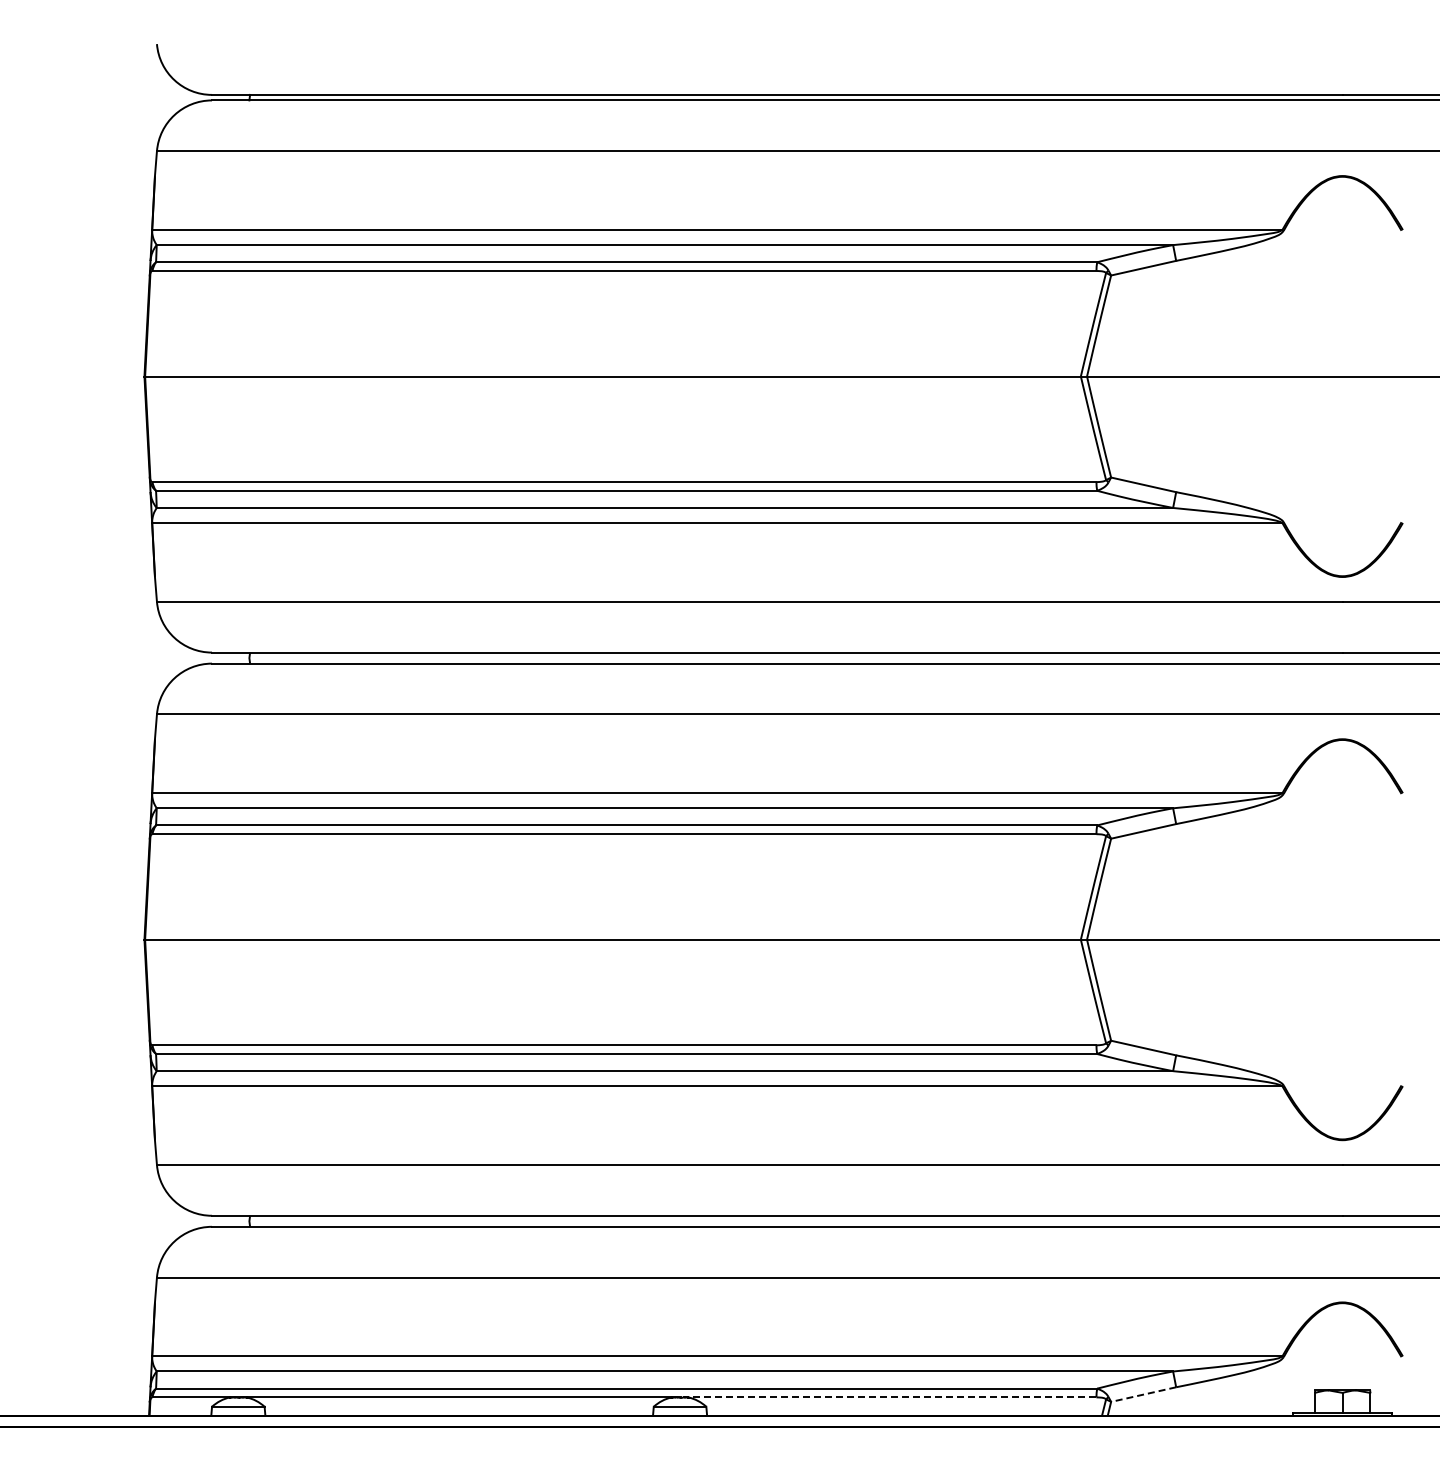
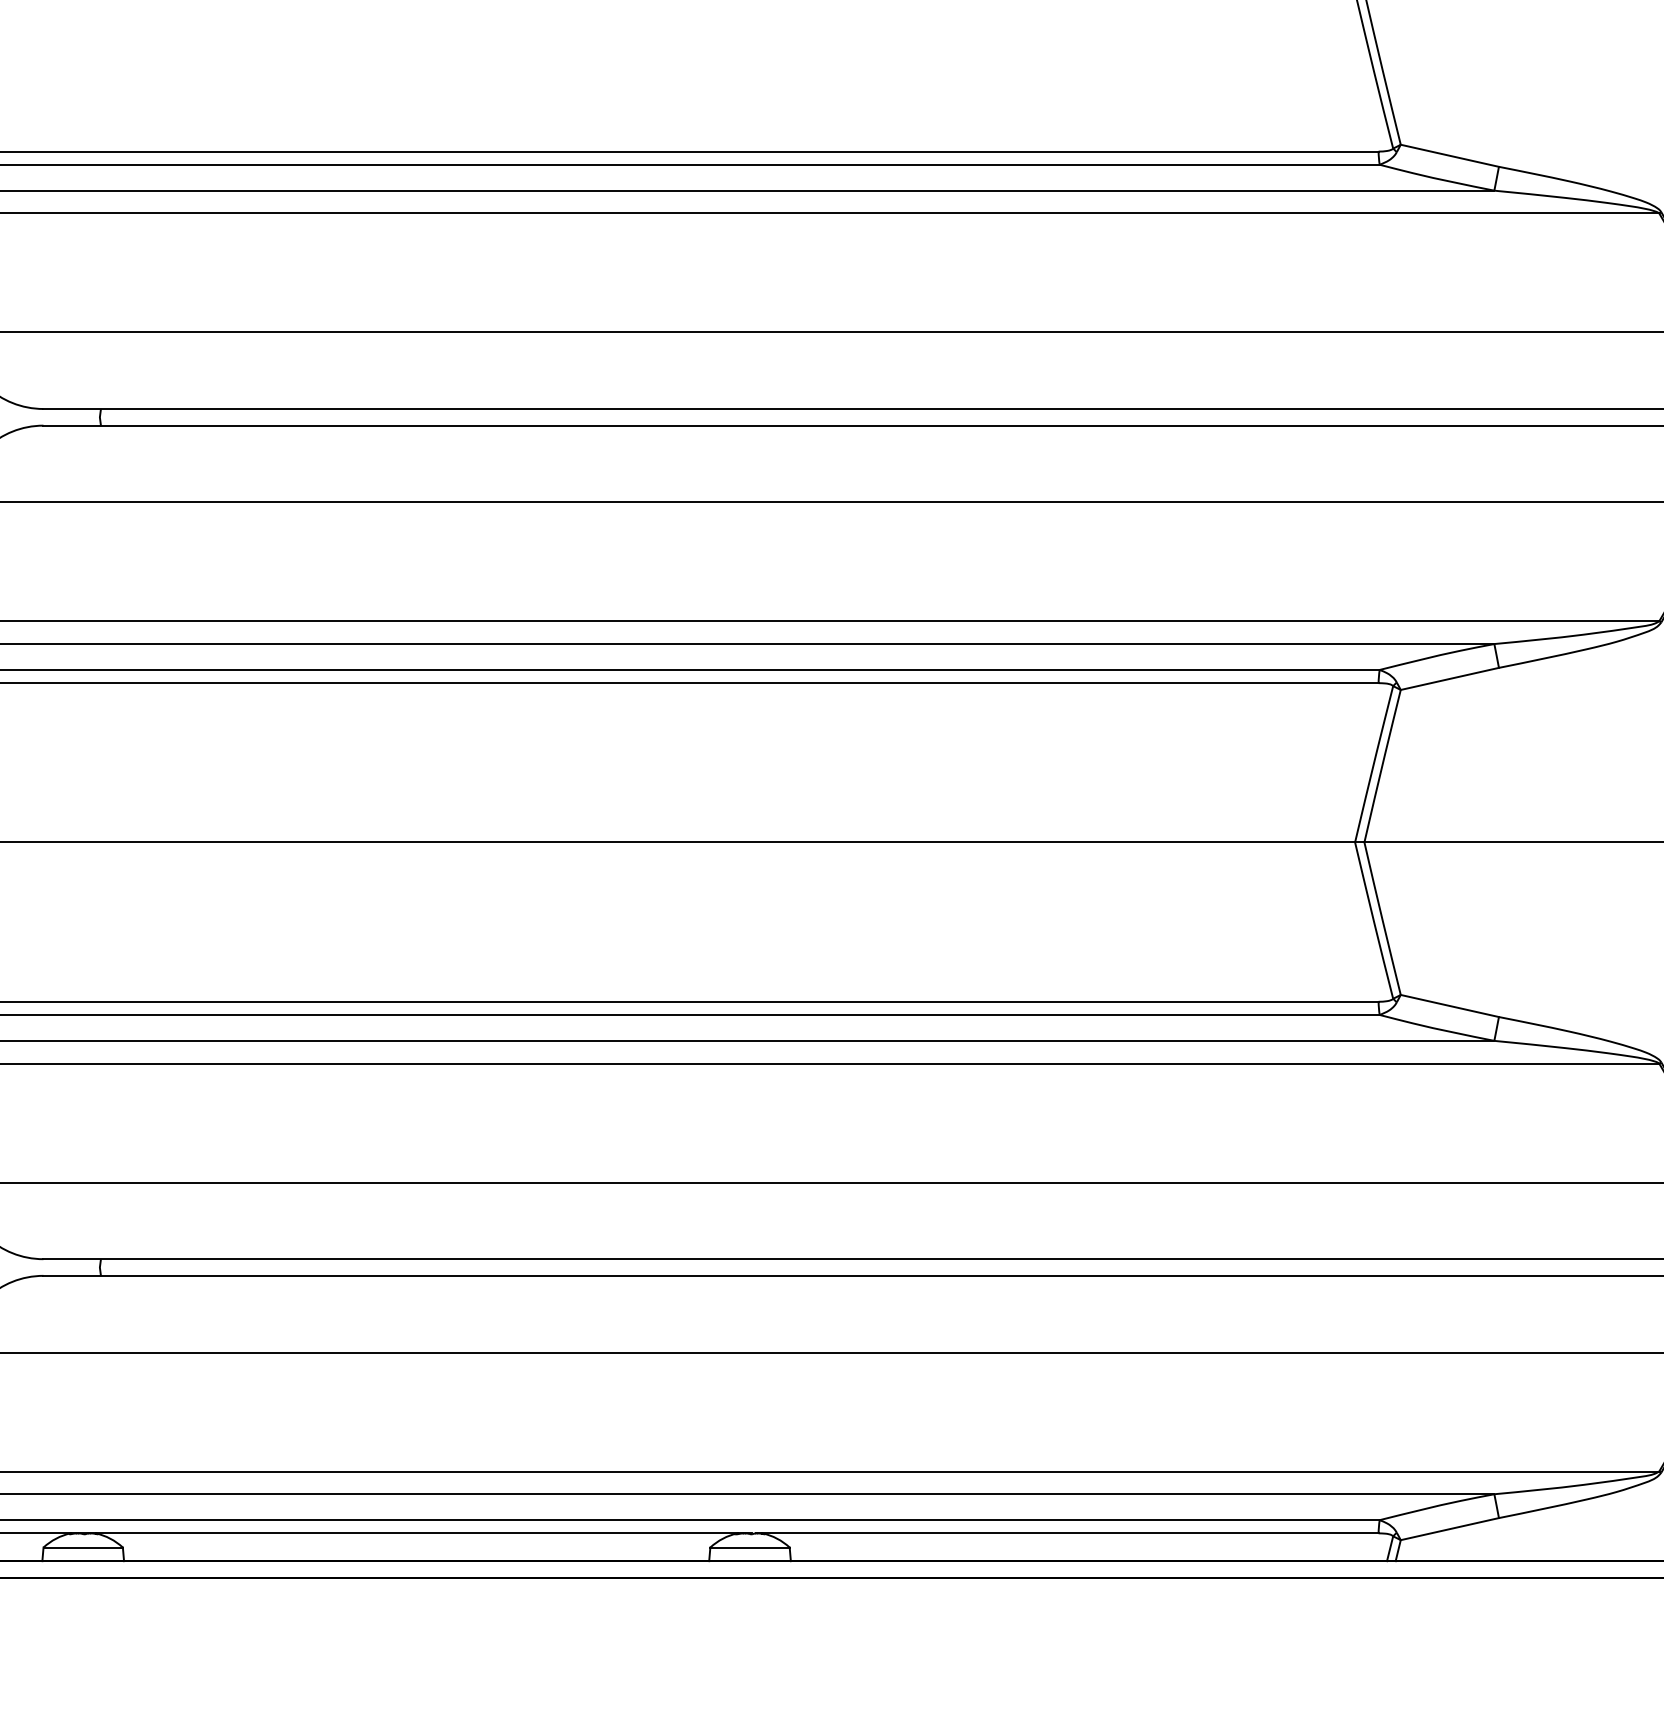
line: (1143, 1394) -> (1449, 1528), dashed -> solid
line: (892, 1397) -> (1070, 1533), dashed -> solid

